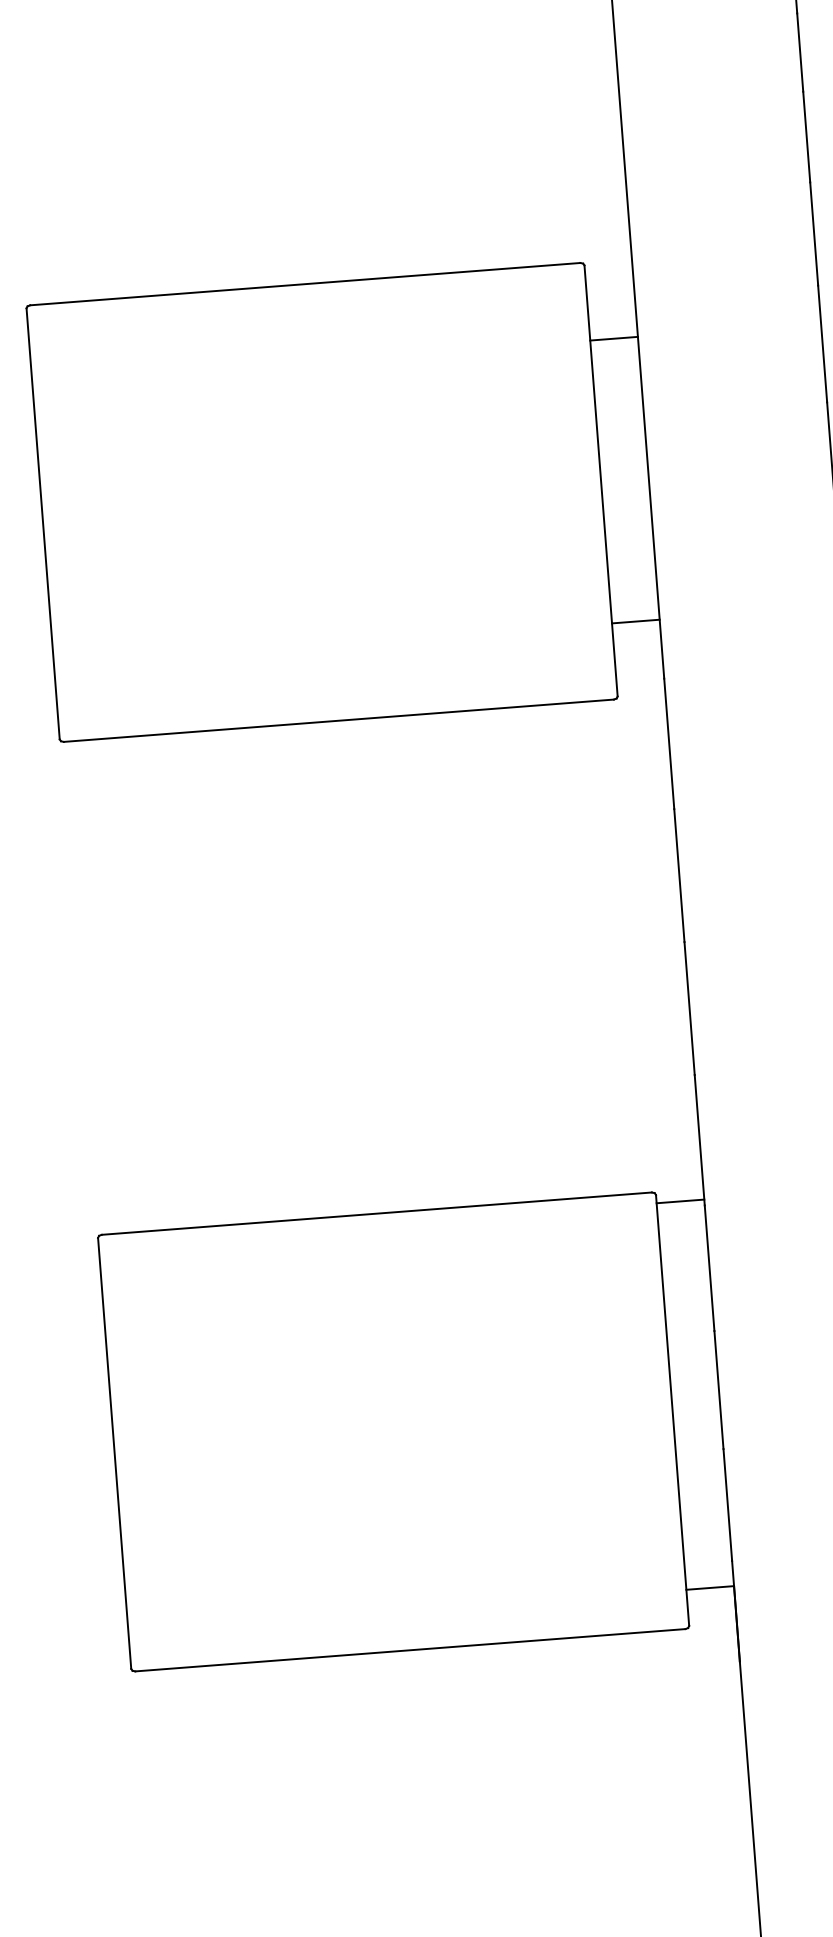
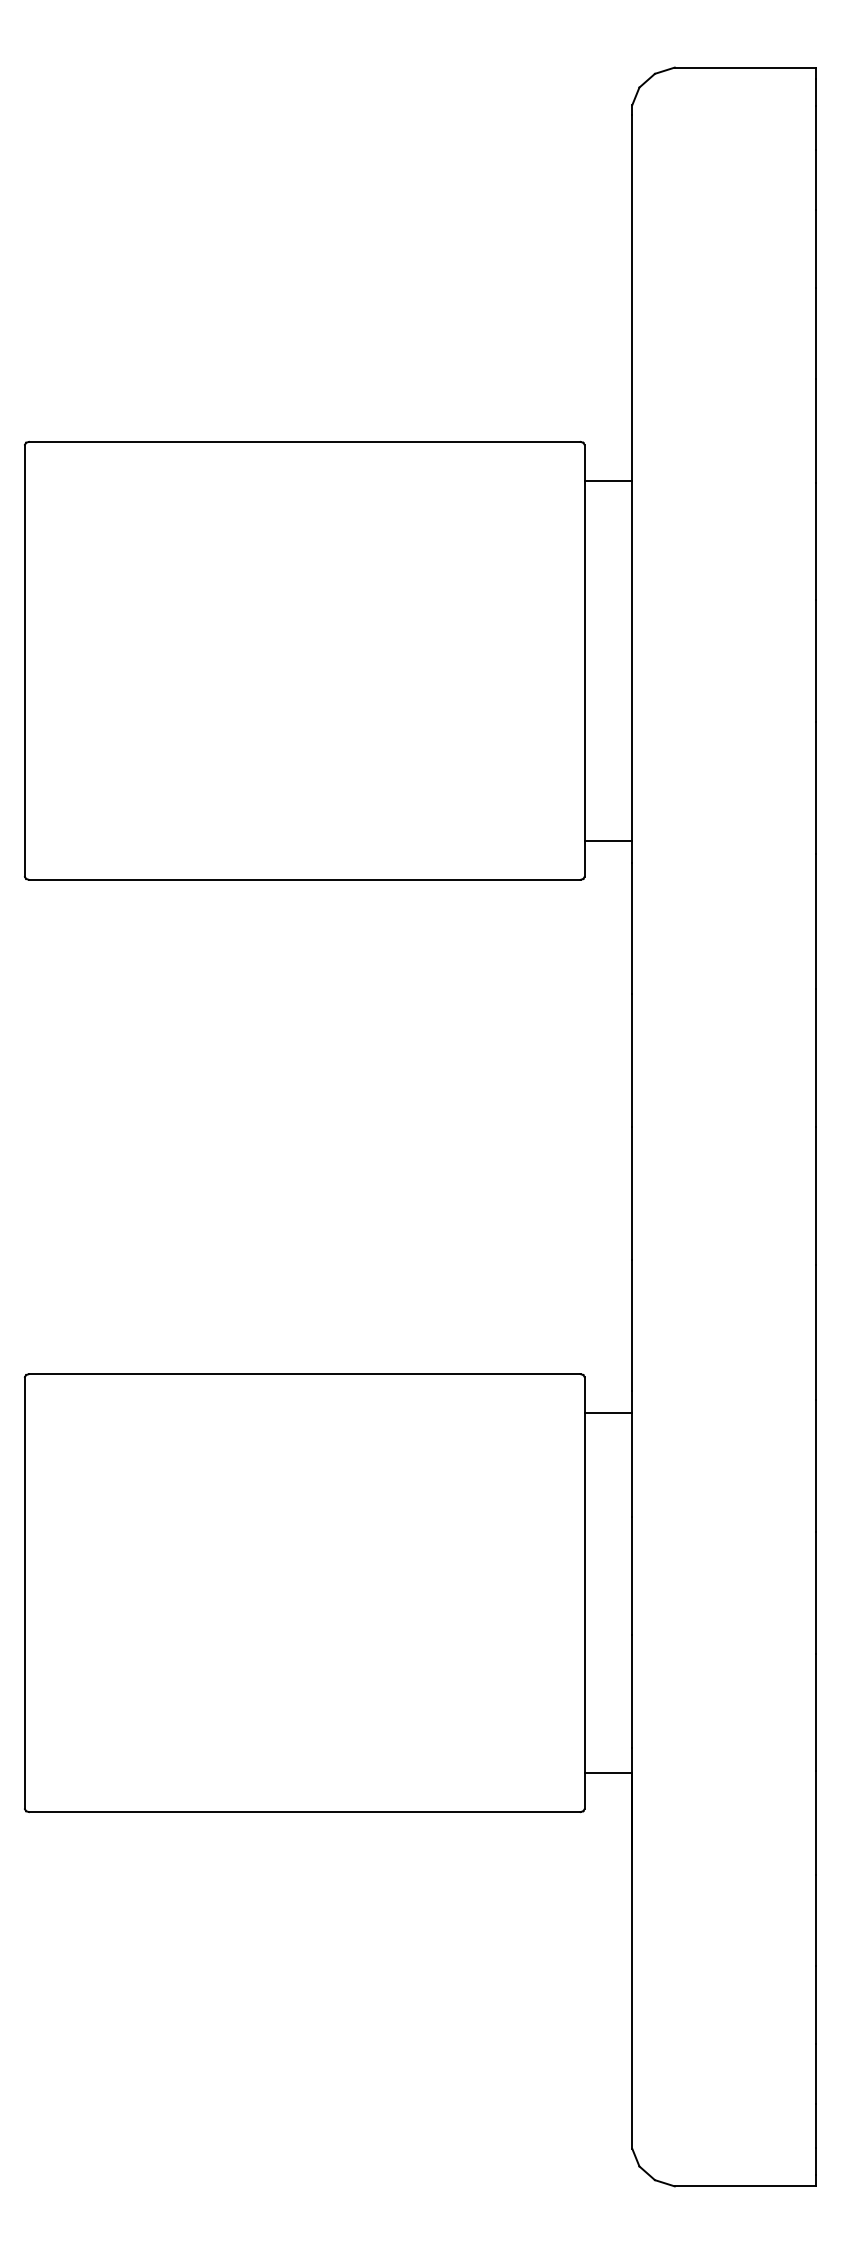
line: (614, 339) -> (608, 481), moved
line: (635, 621) -> (608, 840), moved
line: (680, 1201) -> (608, 1413), moved

